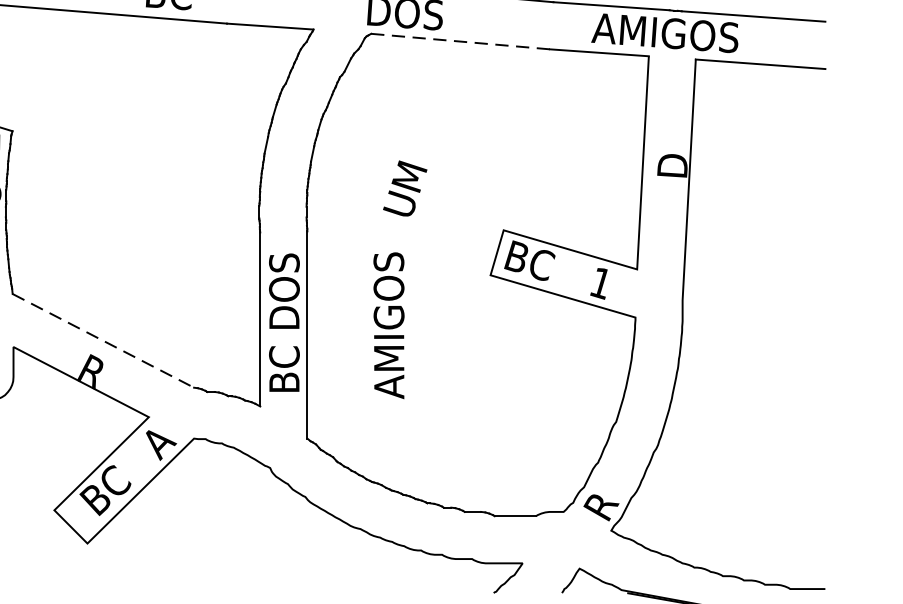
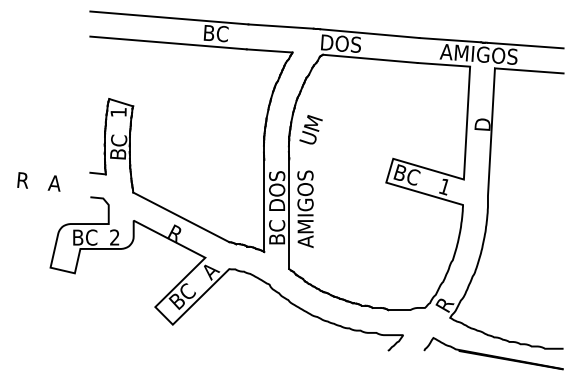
line: (460, 40) -> (370, 58), dashed -> solid
text: (404, 188) -> (310, 129), moved
text: (388, 326) -> (305, 209), moved
line: (103, 341) -> (181, 217), dashed -> solid

